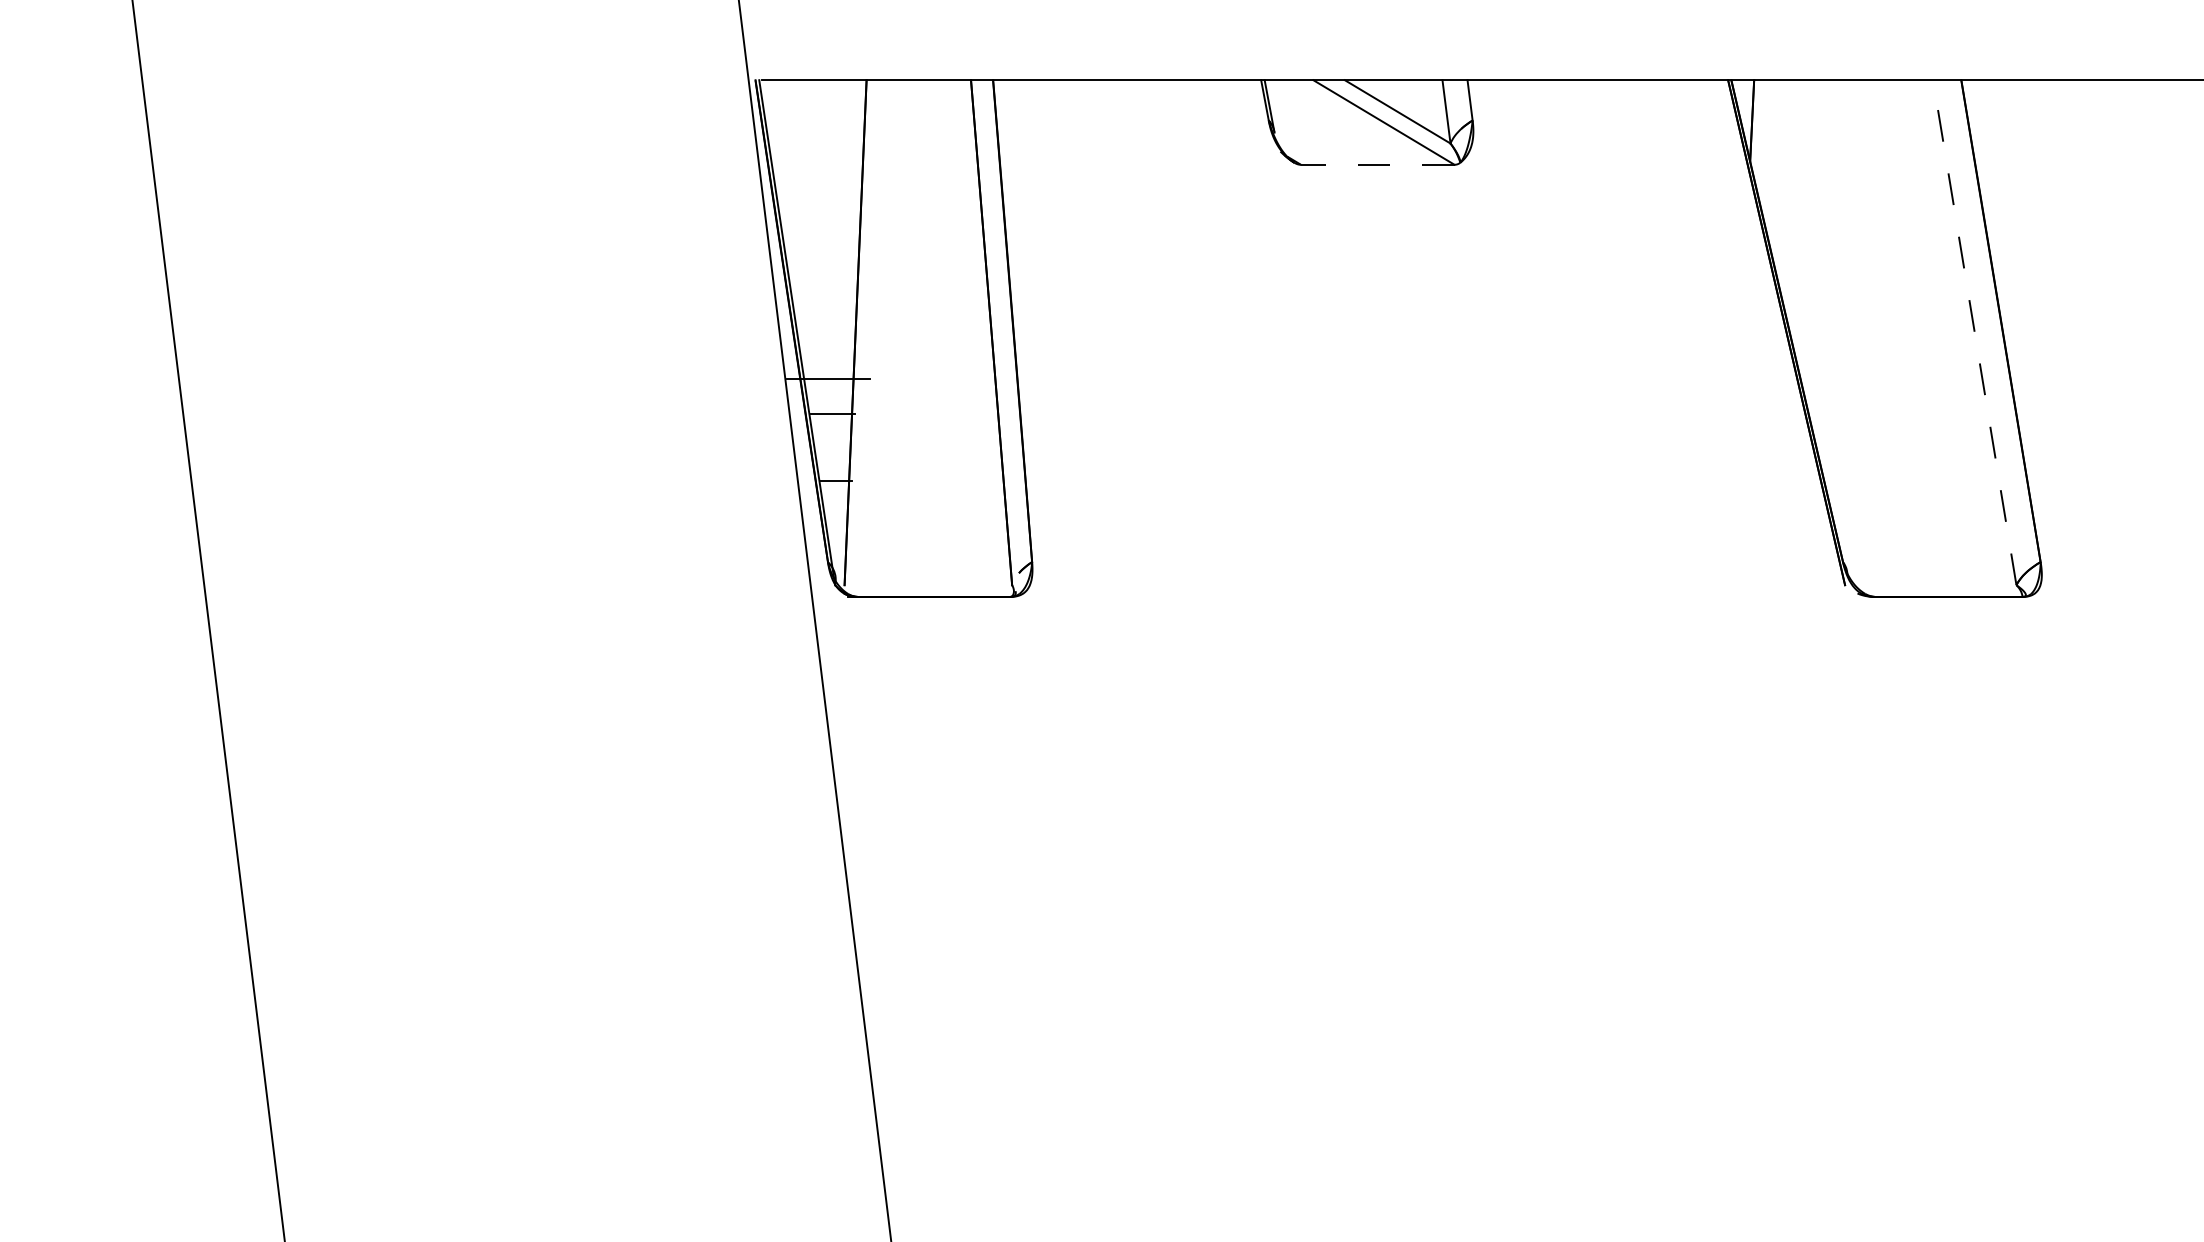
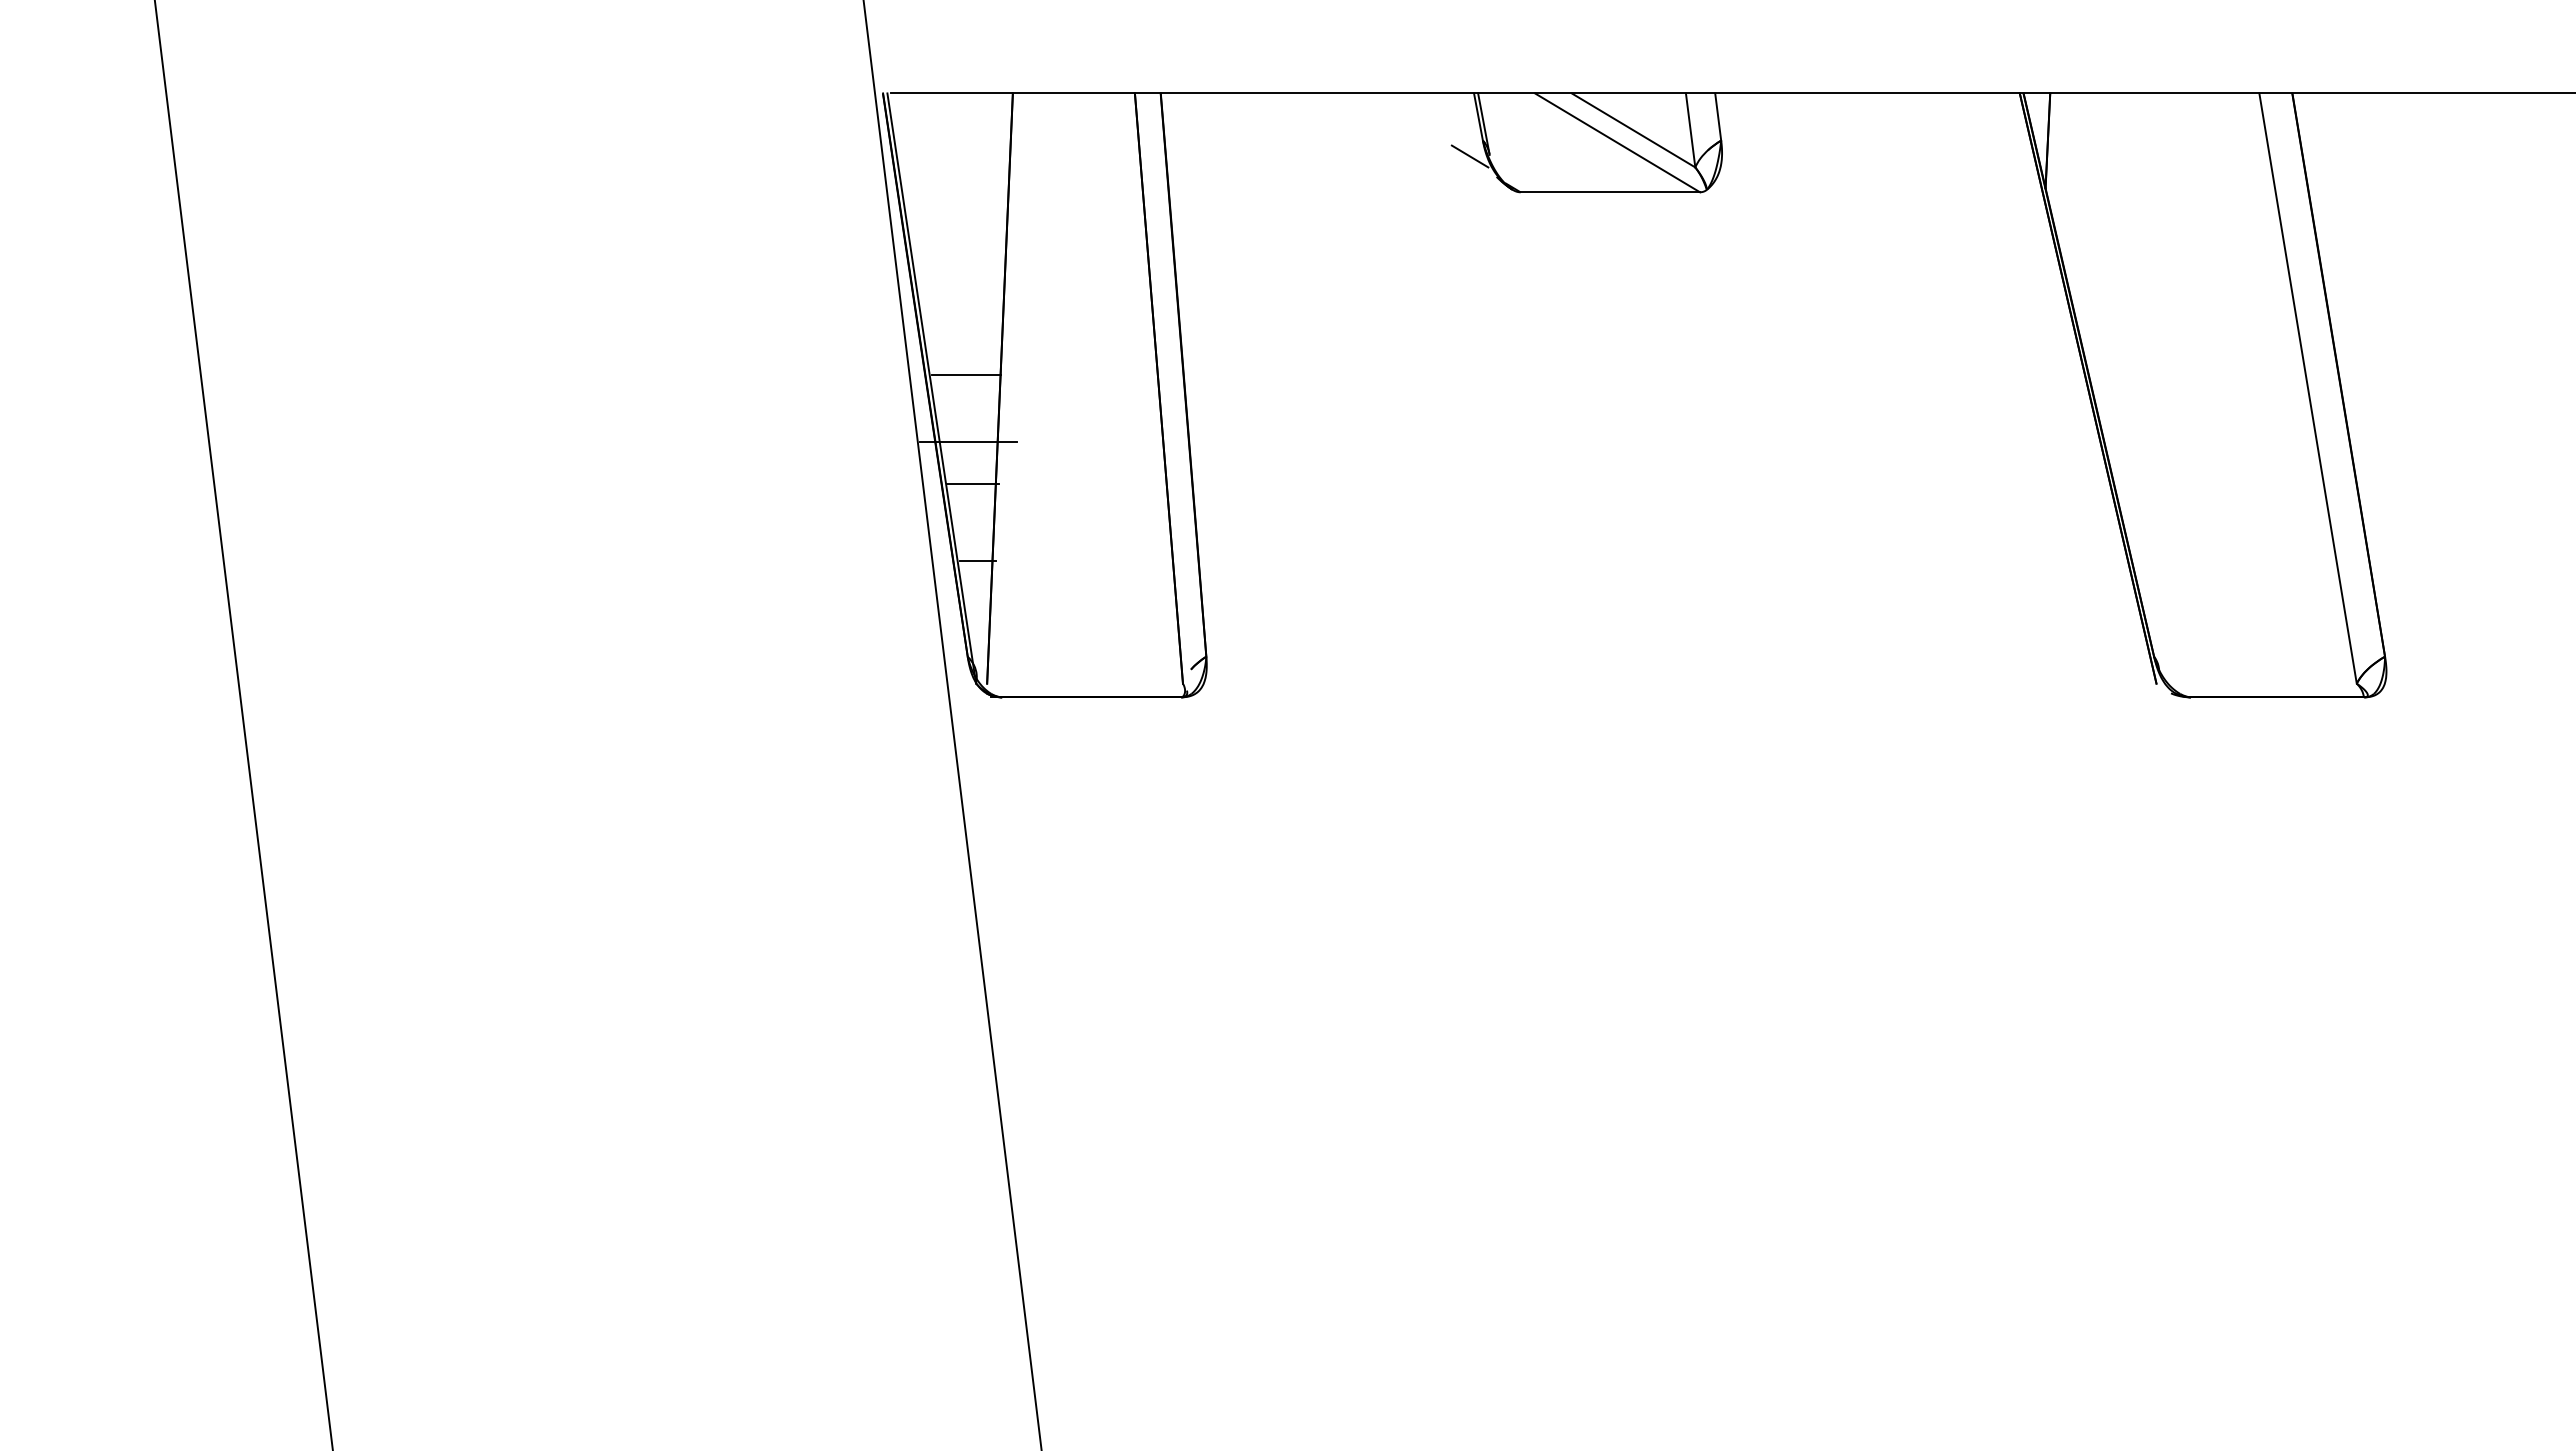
line: (1257, 134) -> (1469, 156), added
line: (1377, 164) -> (1610, 192), dashed -> solid
line: (826, 321) -> (966, 375), added
line: (1974, 332) -> (2307, 388), dashed -> solid

